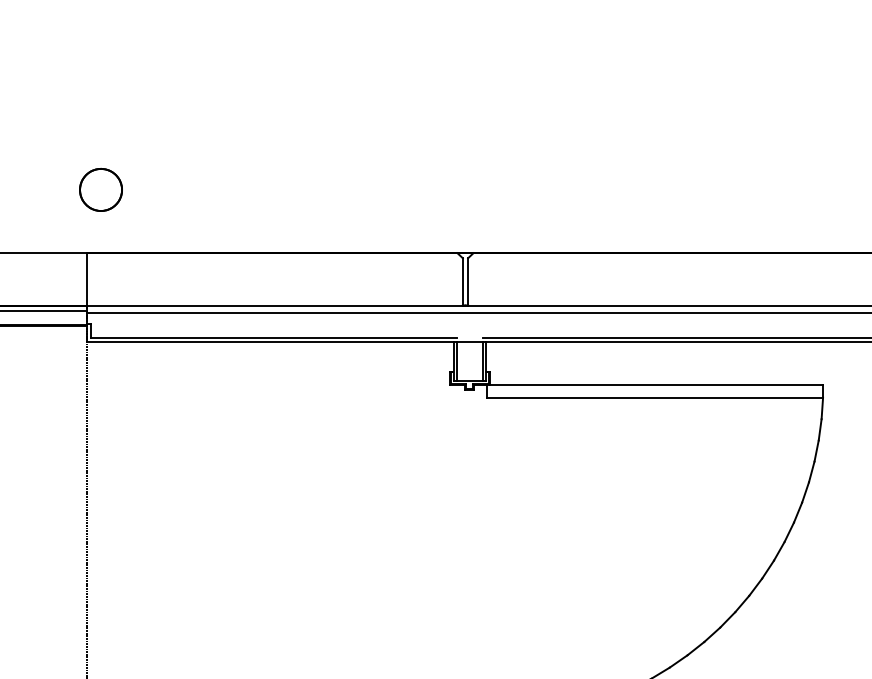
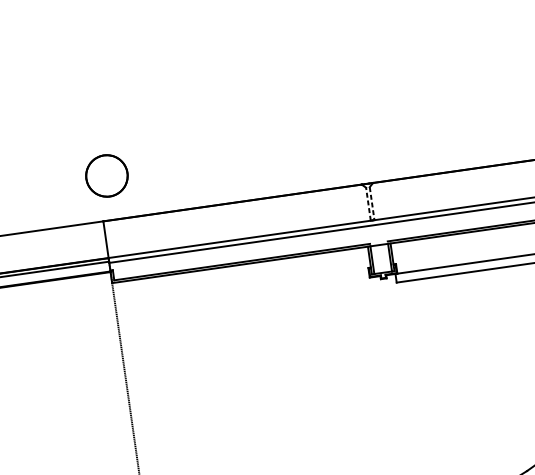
part: (100, 189) -> (106, 175), size x1.4
line: (462, 281) -> (368, 203), solid -> dashed
line: (468, 281) -> (372, 203), solid -> dashed

